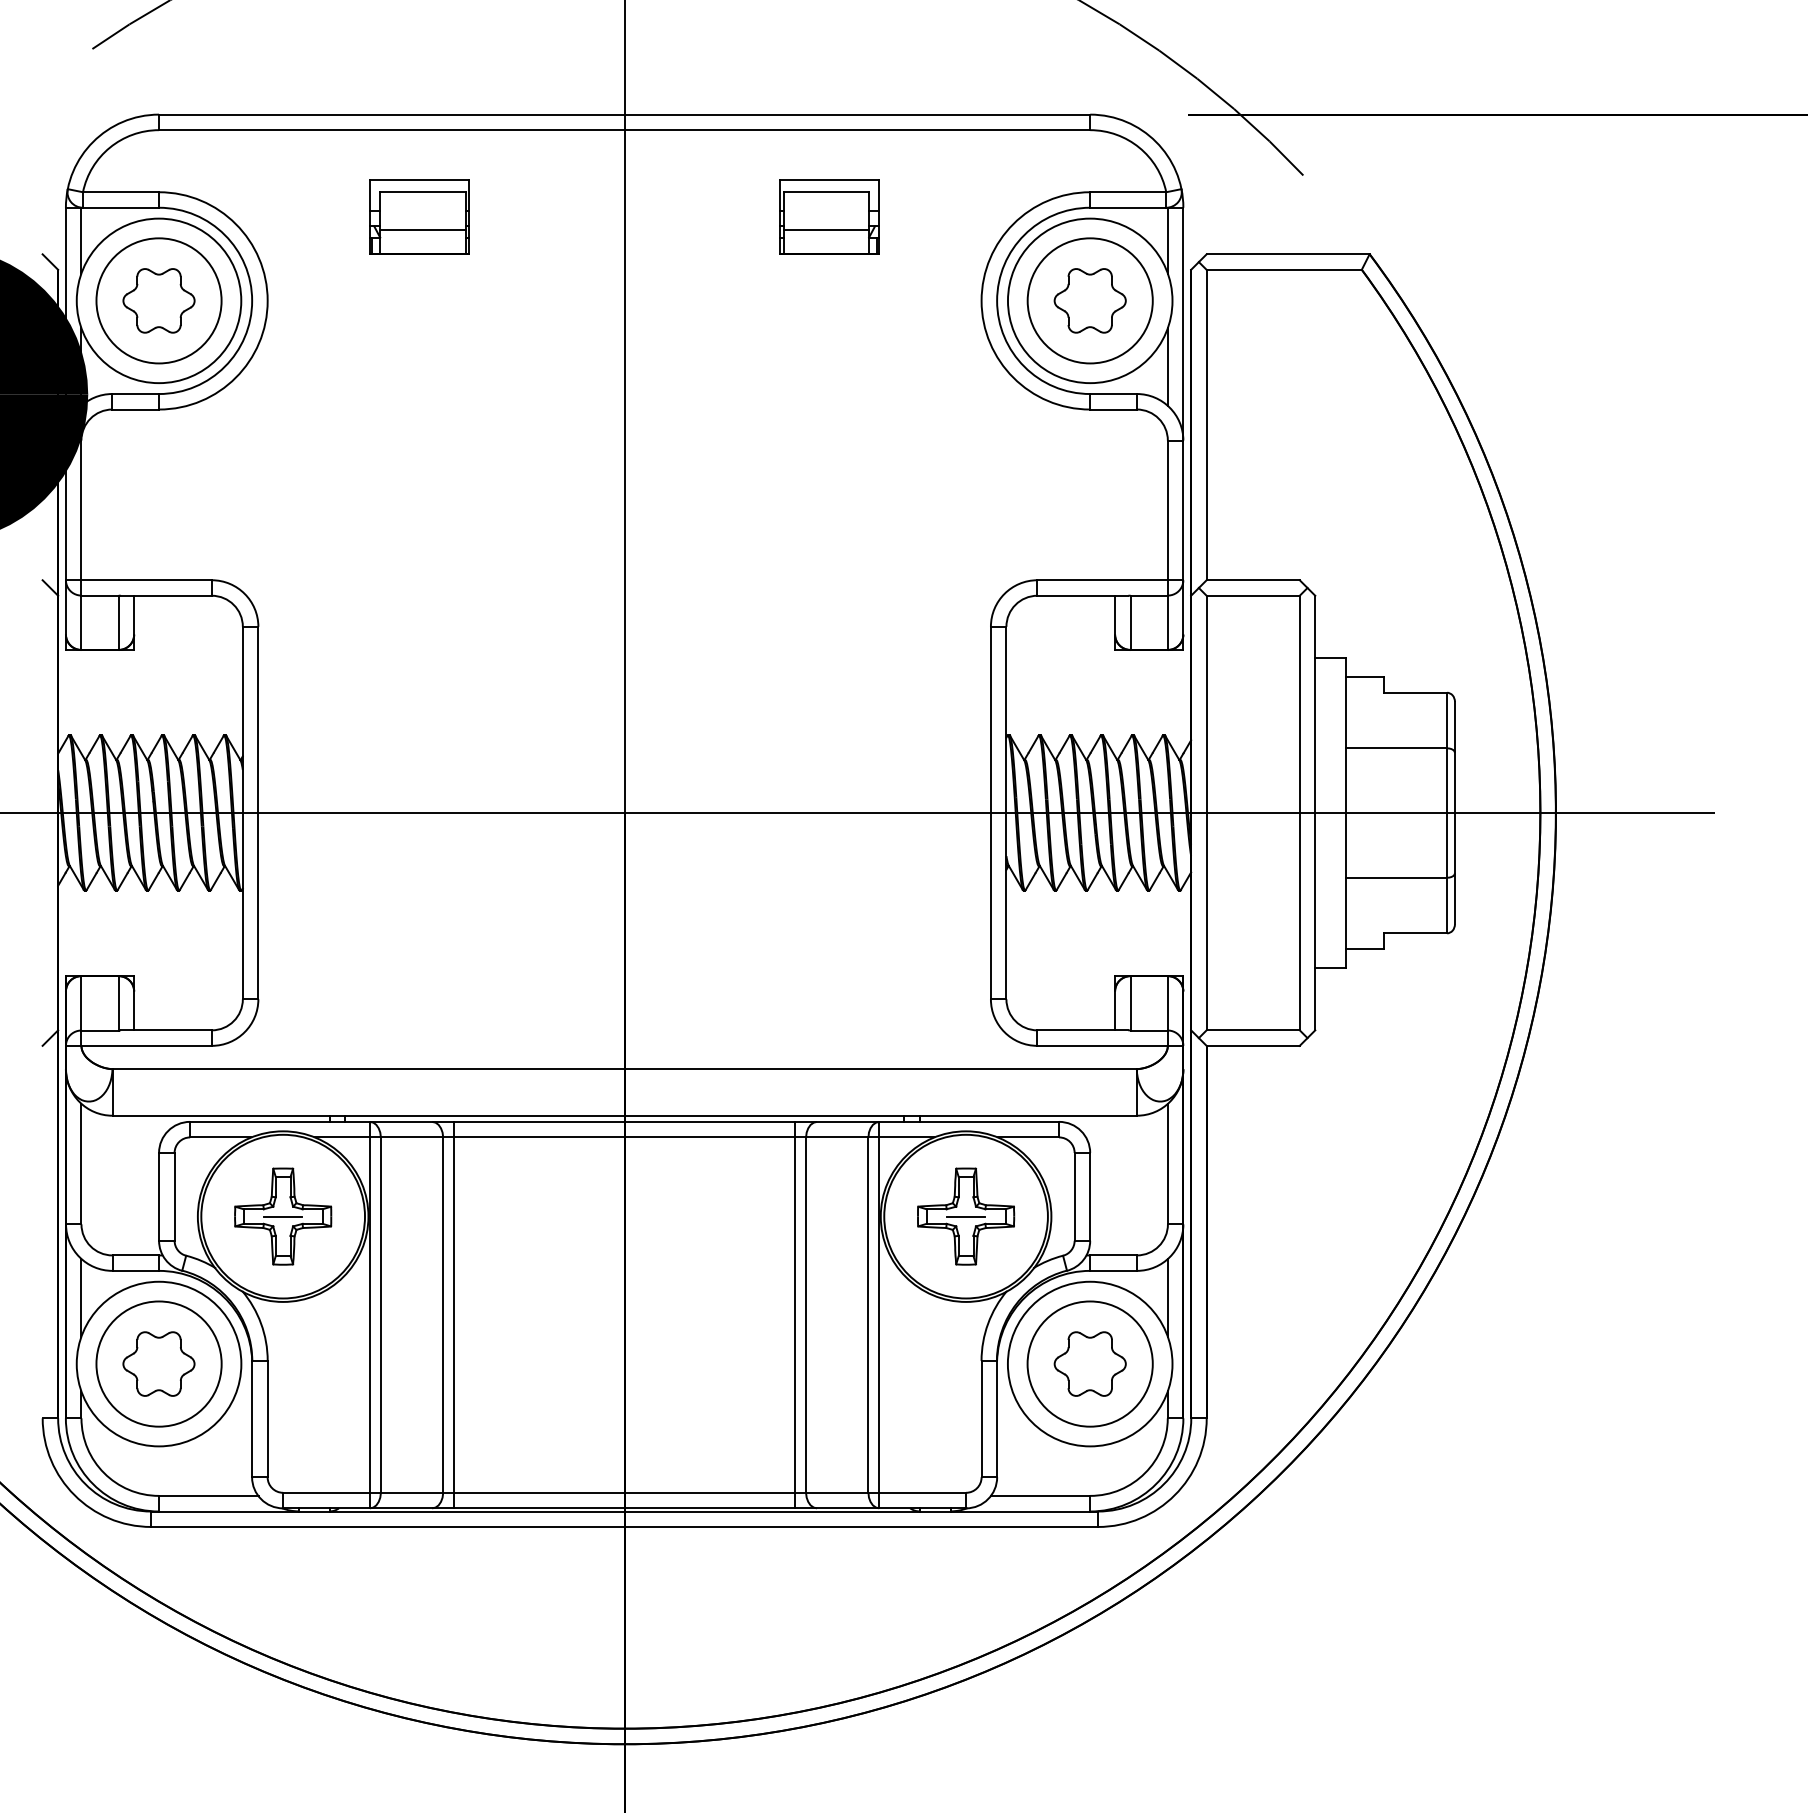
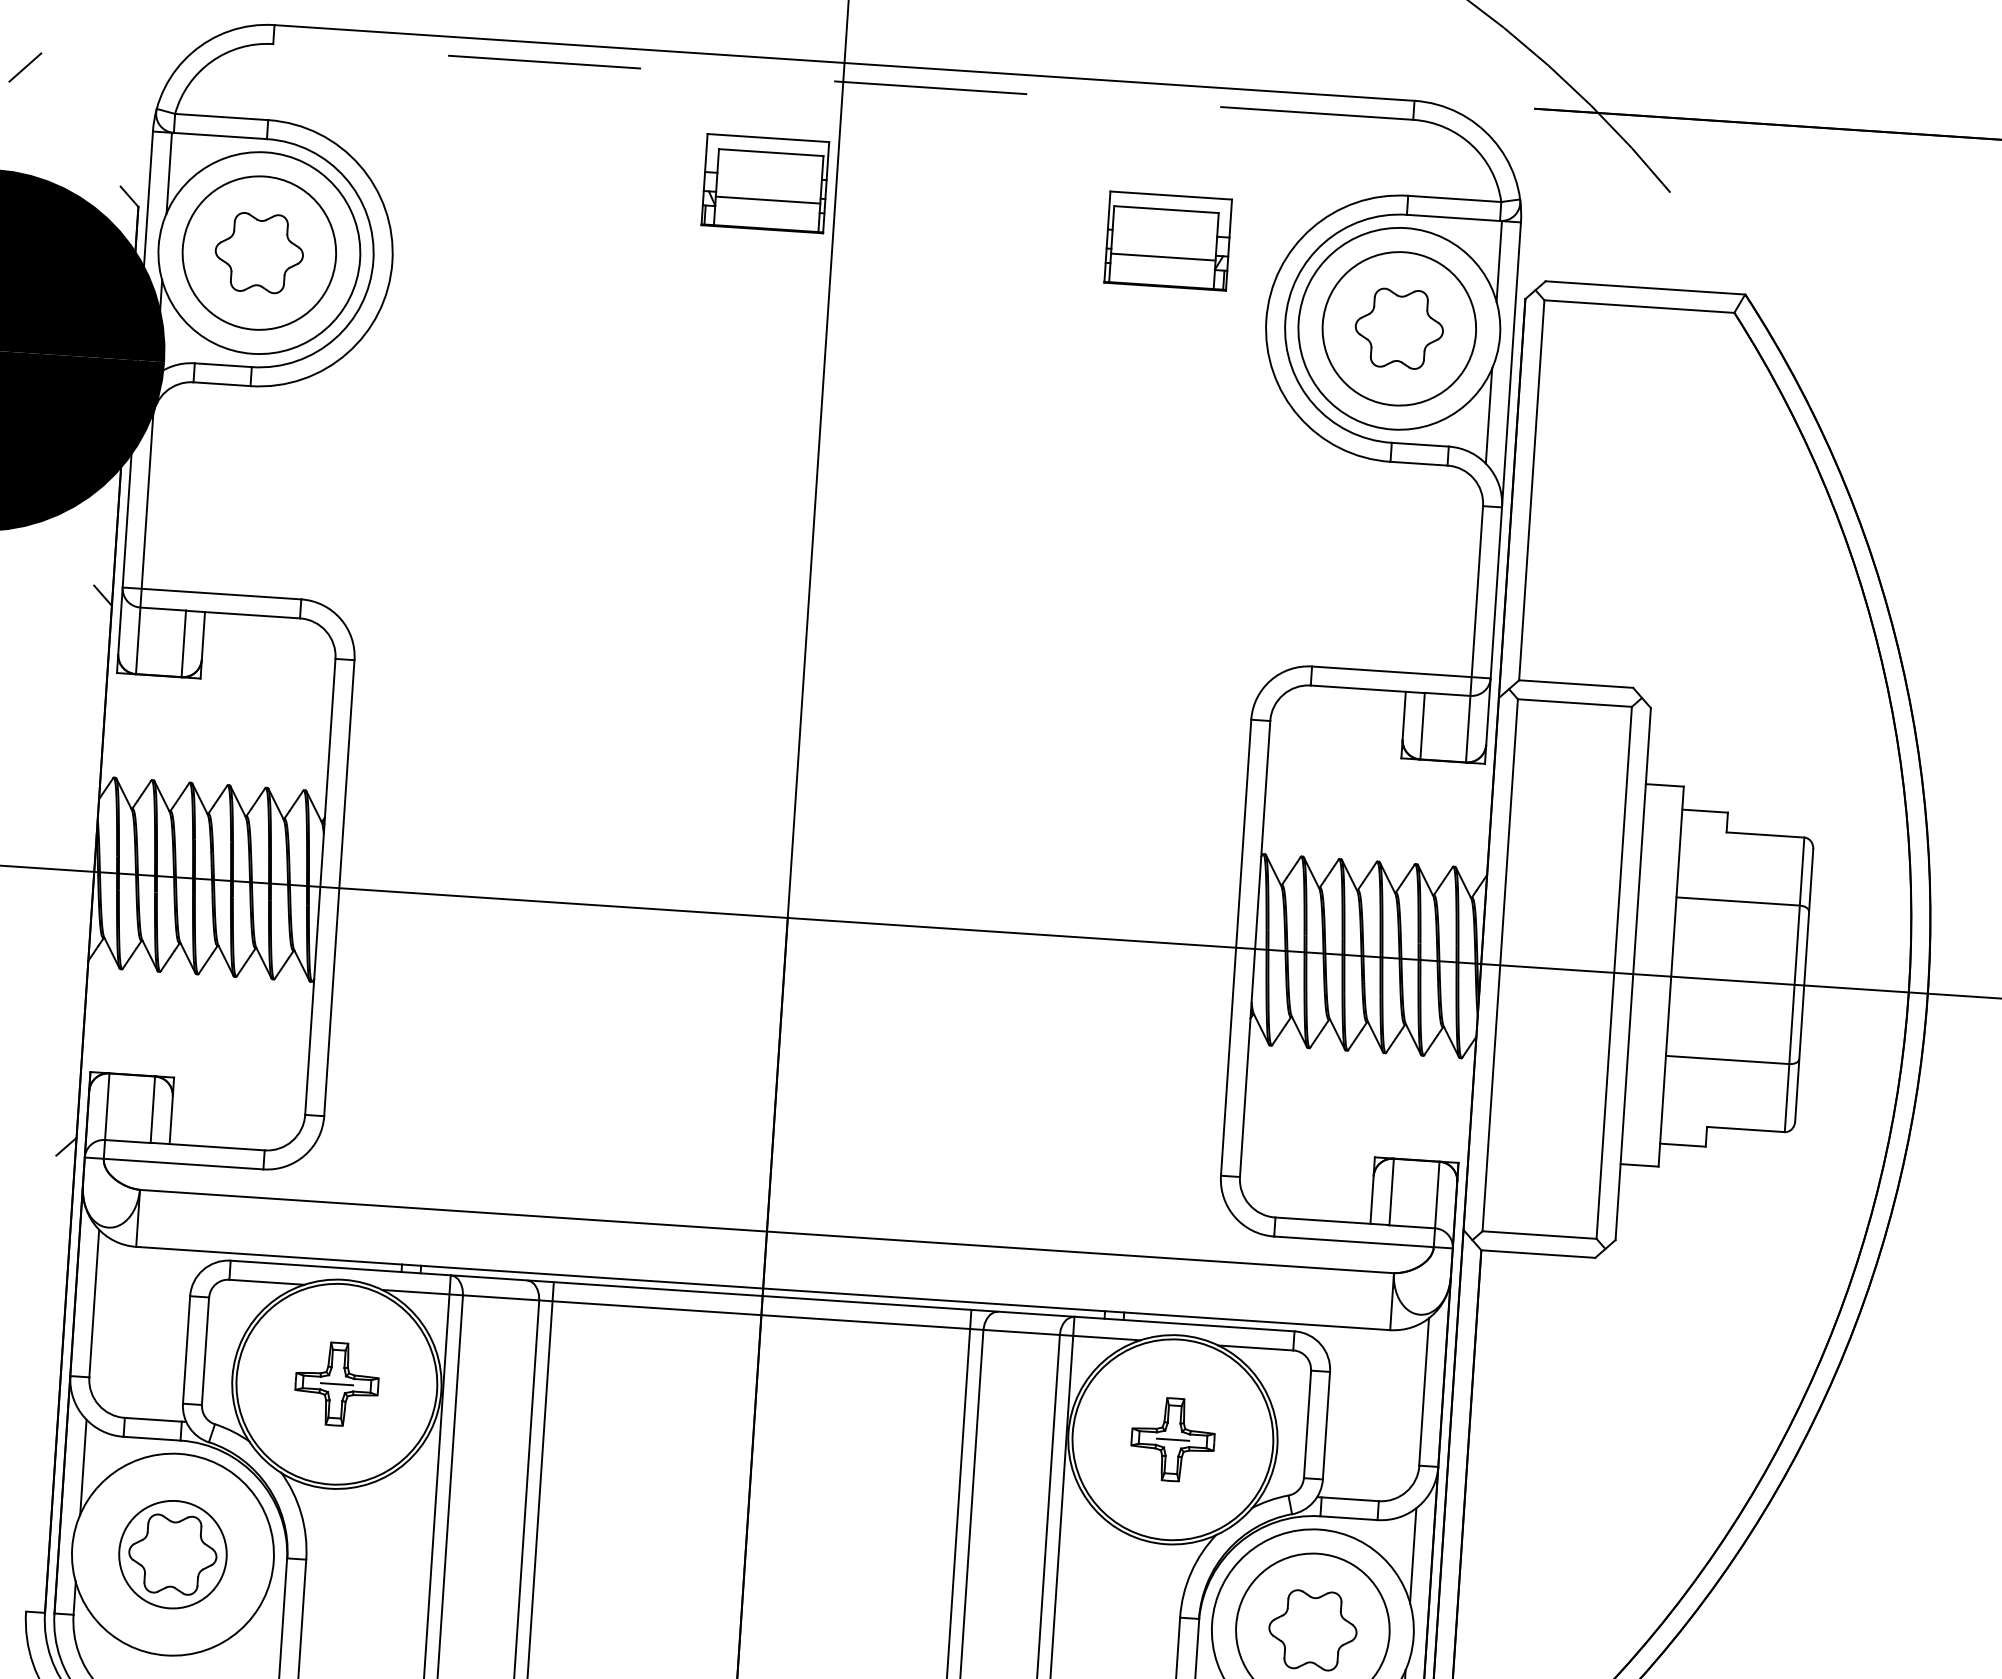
line: (624, 130) -> (843, 82), solid -> dashed
part: (419, 216) -> (765, 182), moved
part: (829, 216) -> (1168, 240), moved
part: (283, 1216) -> (337, 1384), size x0.7
part: (966, 1216) -> (1173, 1439), size x0.7
circle: (158, 1363) -> (172, 1553), size x0.7

